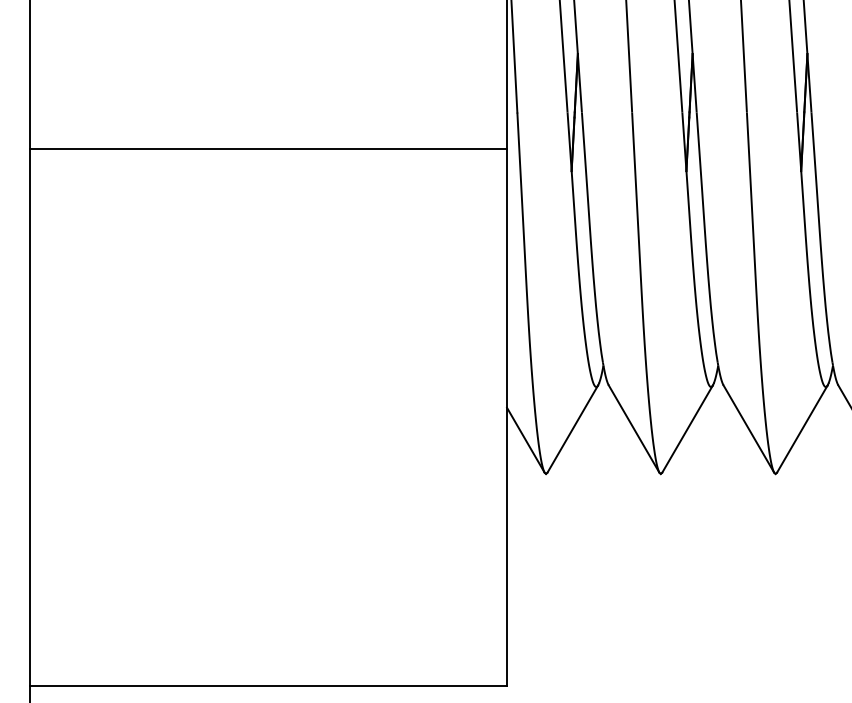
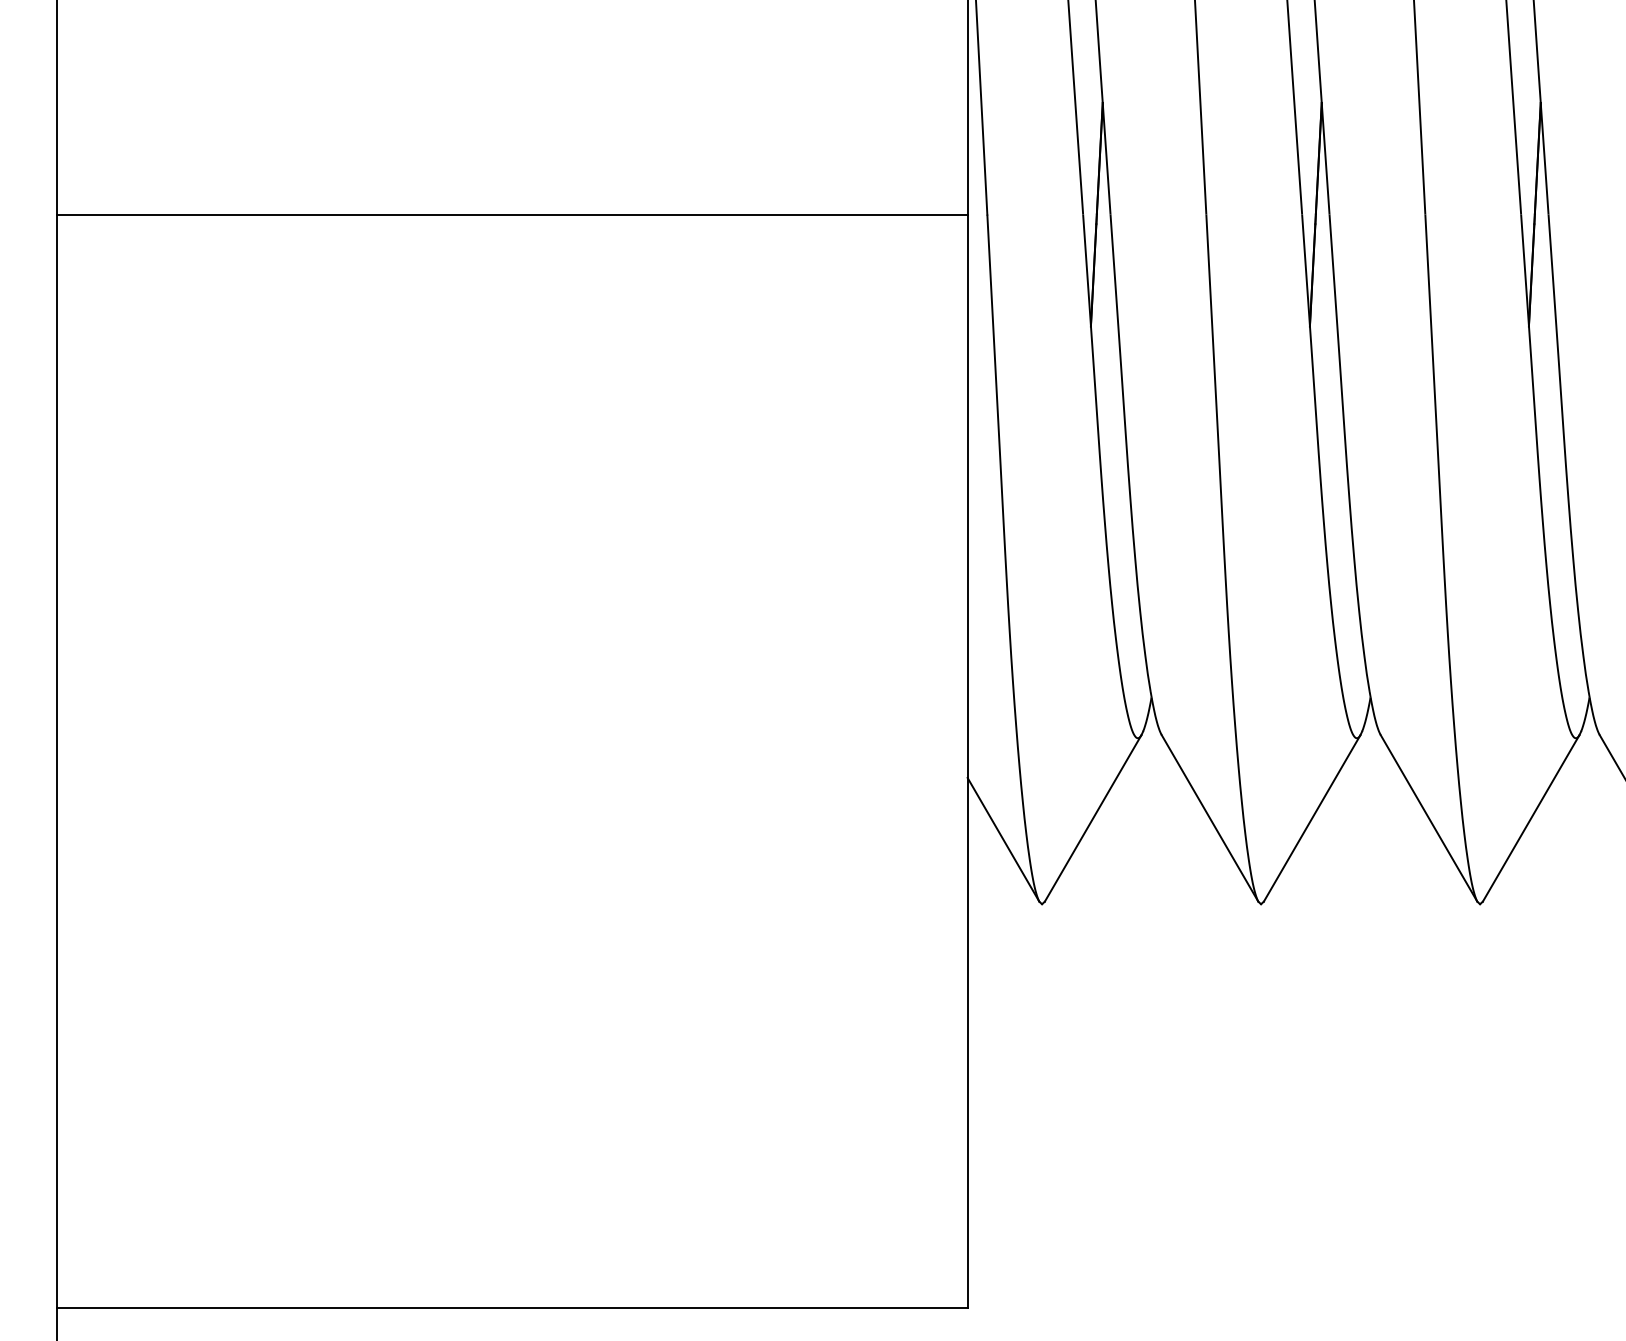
line: (268, 148) -> (512, 214), moved

